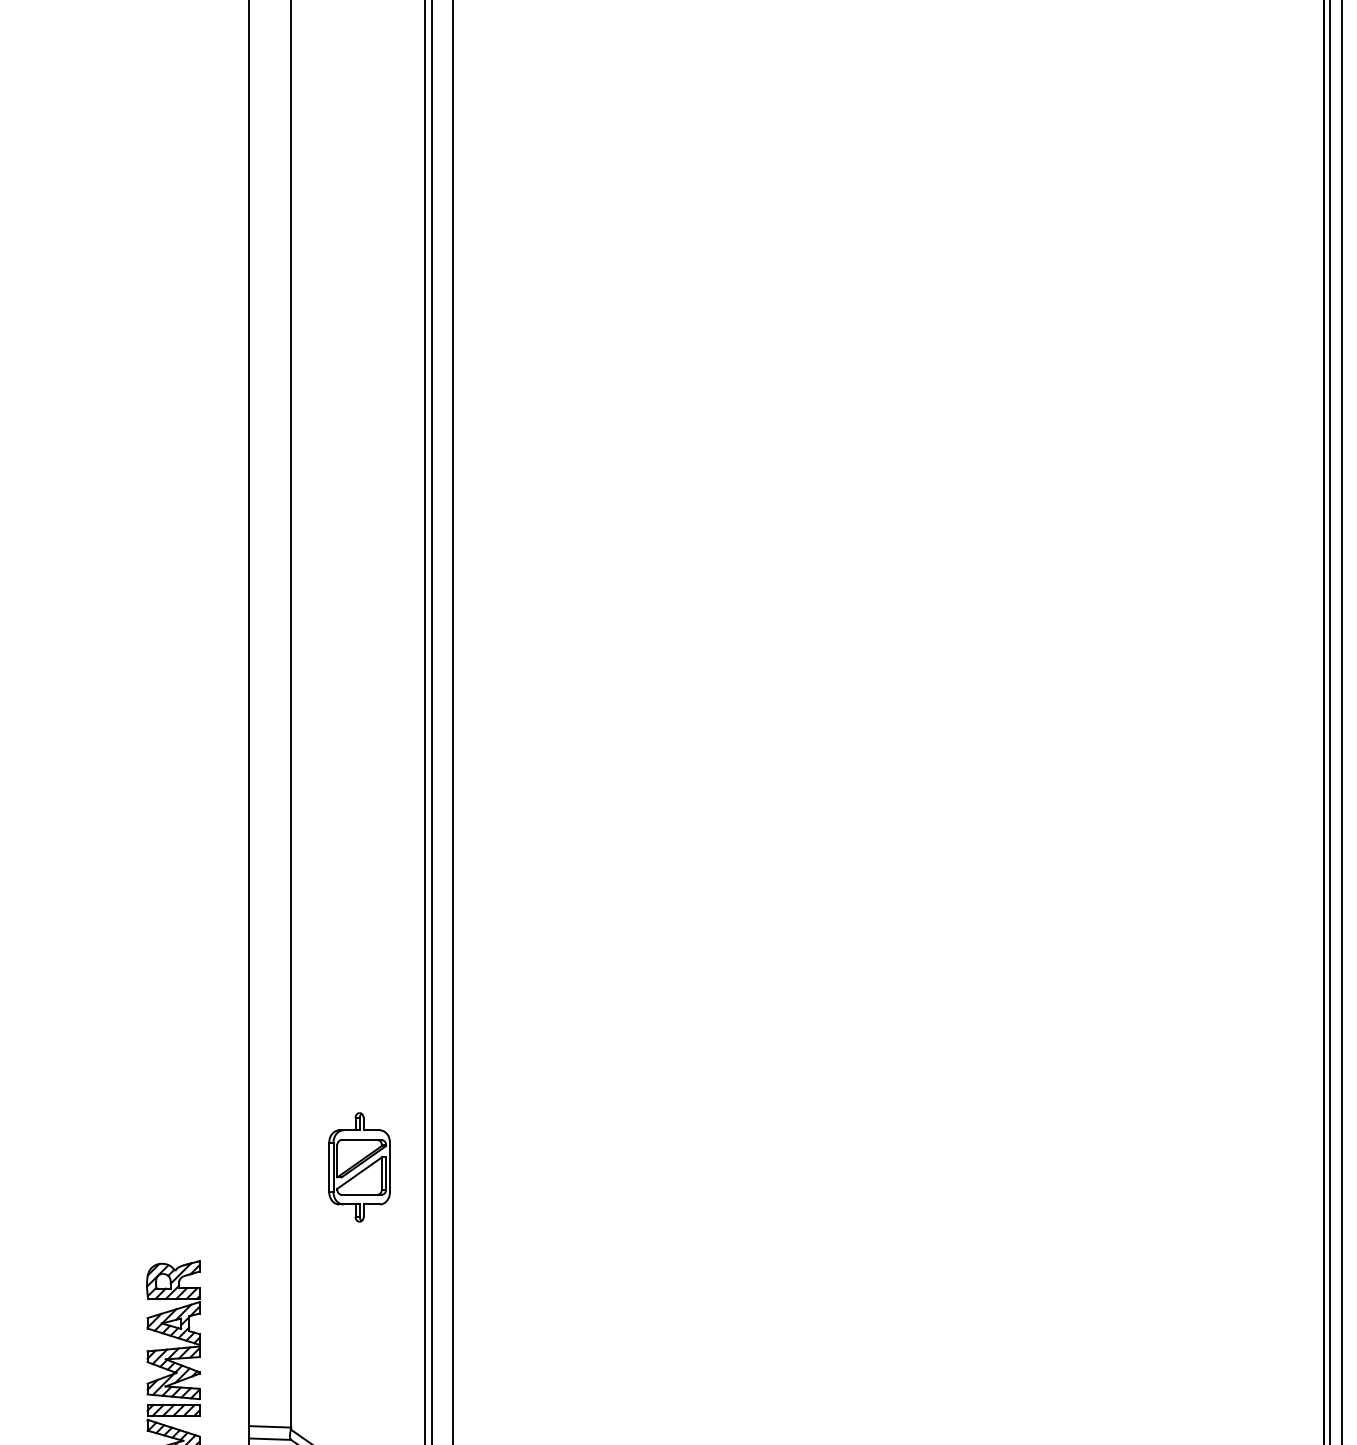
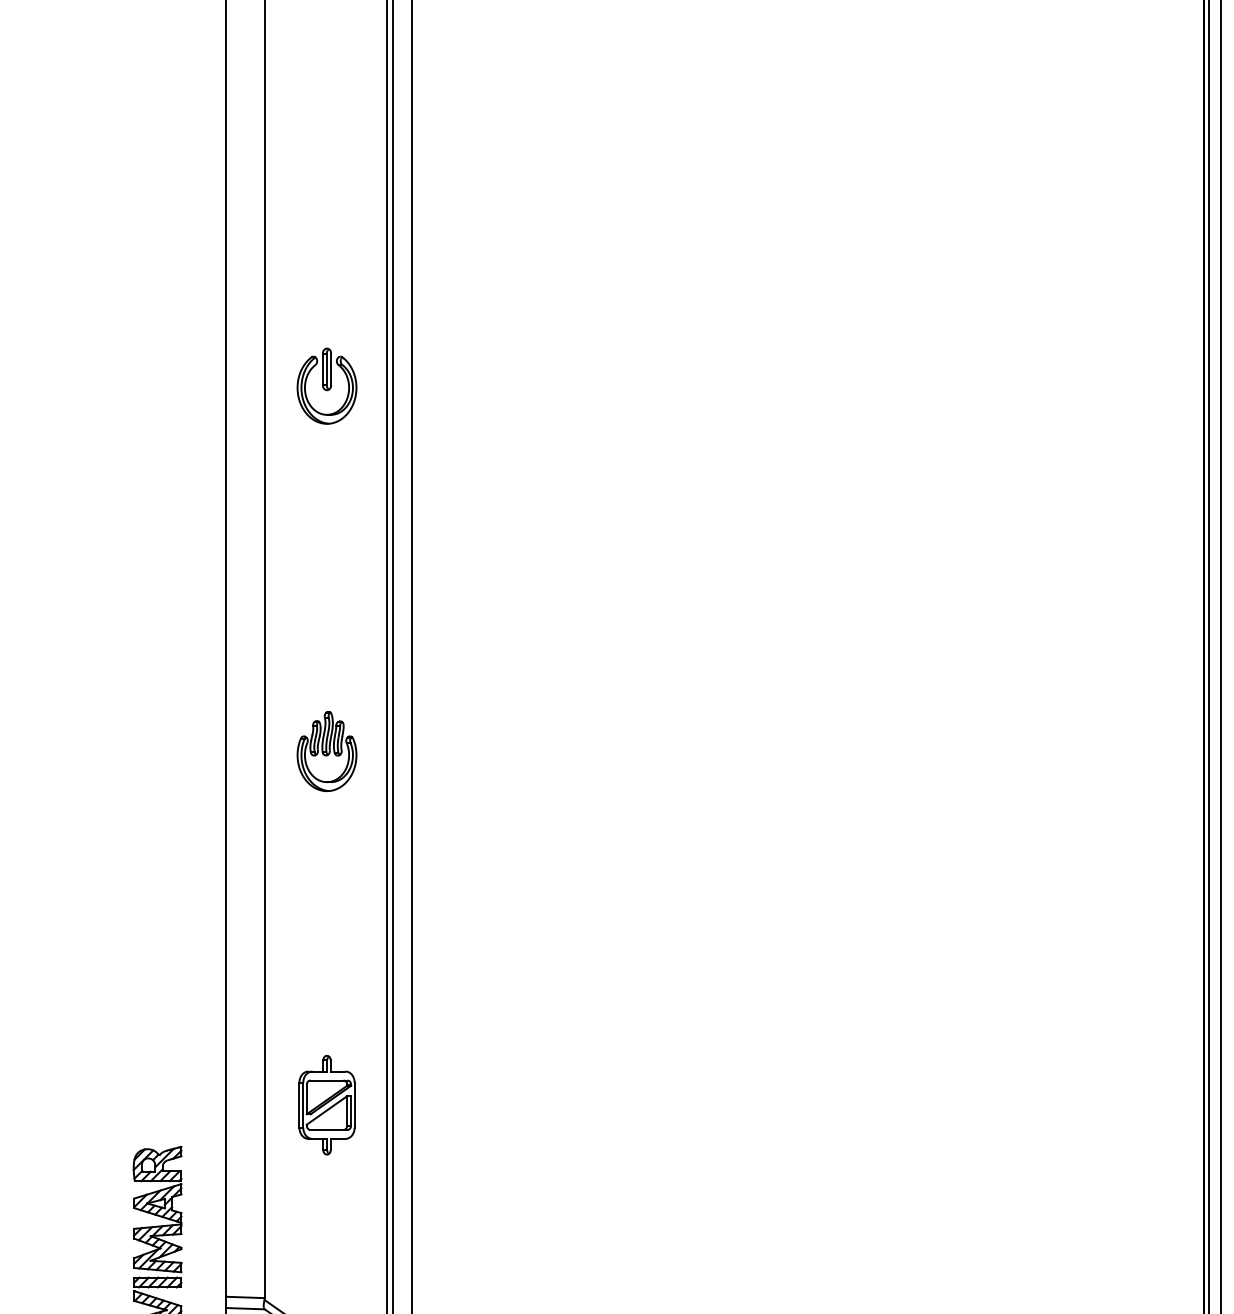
part: (359, 424) -> (326, 386), added
part: (359, 826) -> (326, 751), added
part: (359, 1167) -> (326, 1105), moved

